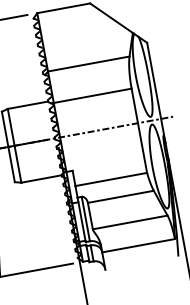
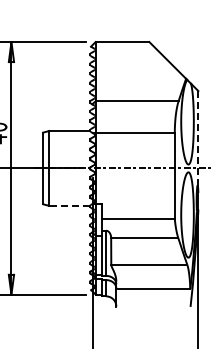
line: (156, 93) -> (198, 142), solid -> dashed
line: (41, 178) -> (69, 205), solid -> dashed

